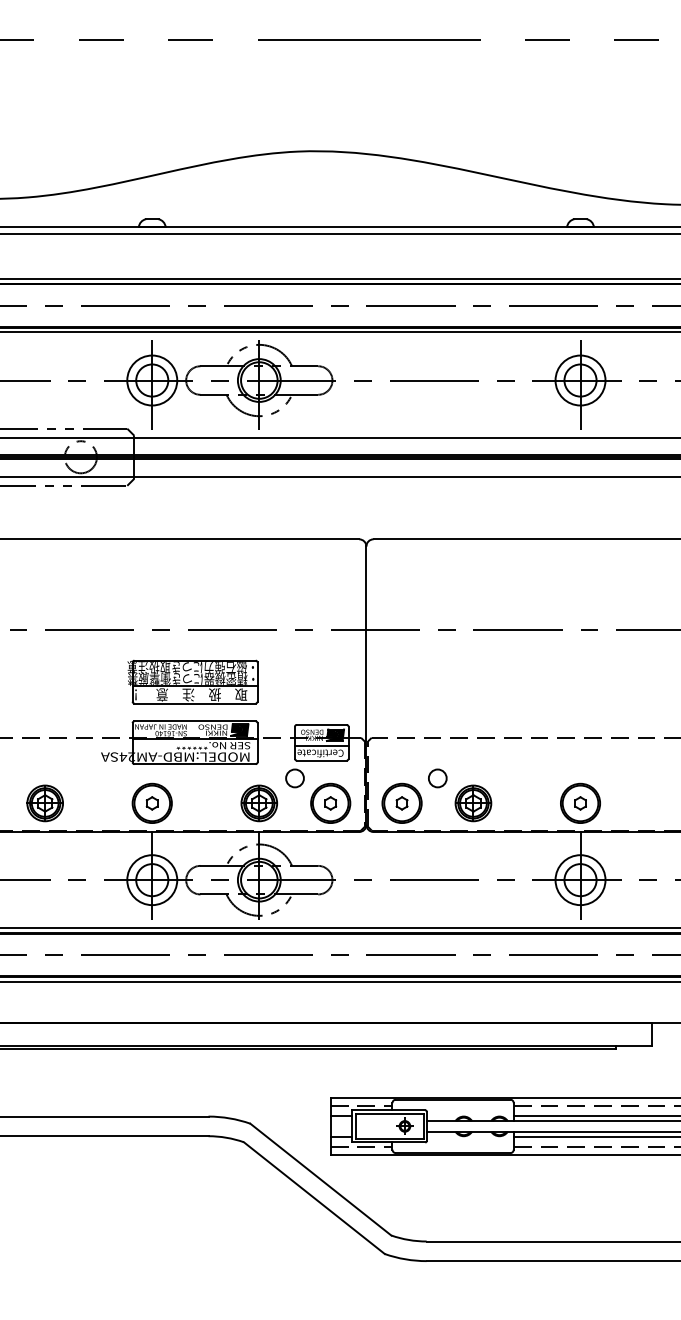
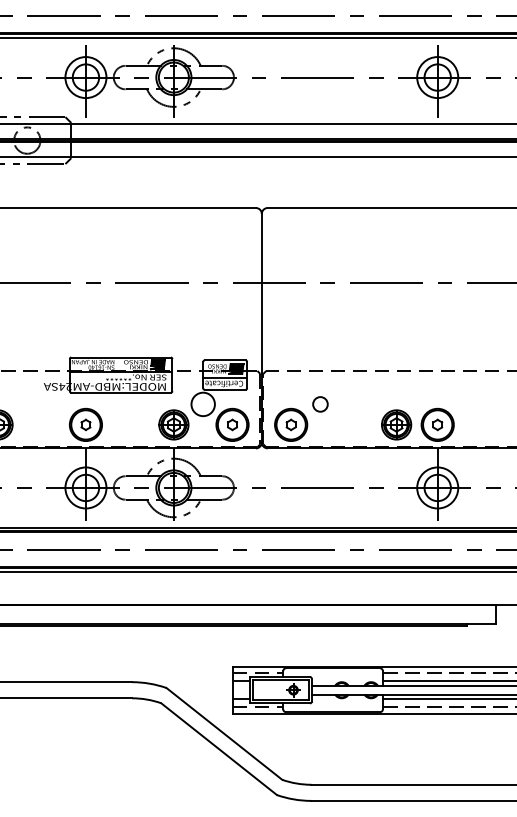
part: (192, 681) -> (119, 324), removed
circle: (294, 778) -> (202, 404), size x1.6
part: (473, 803) -> (396, 425), moved

